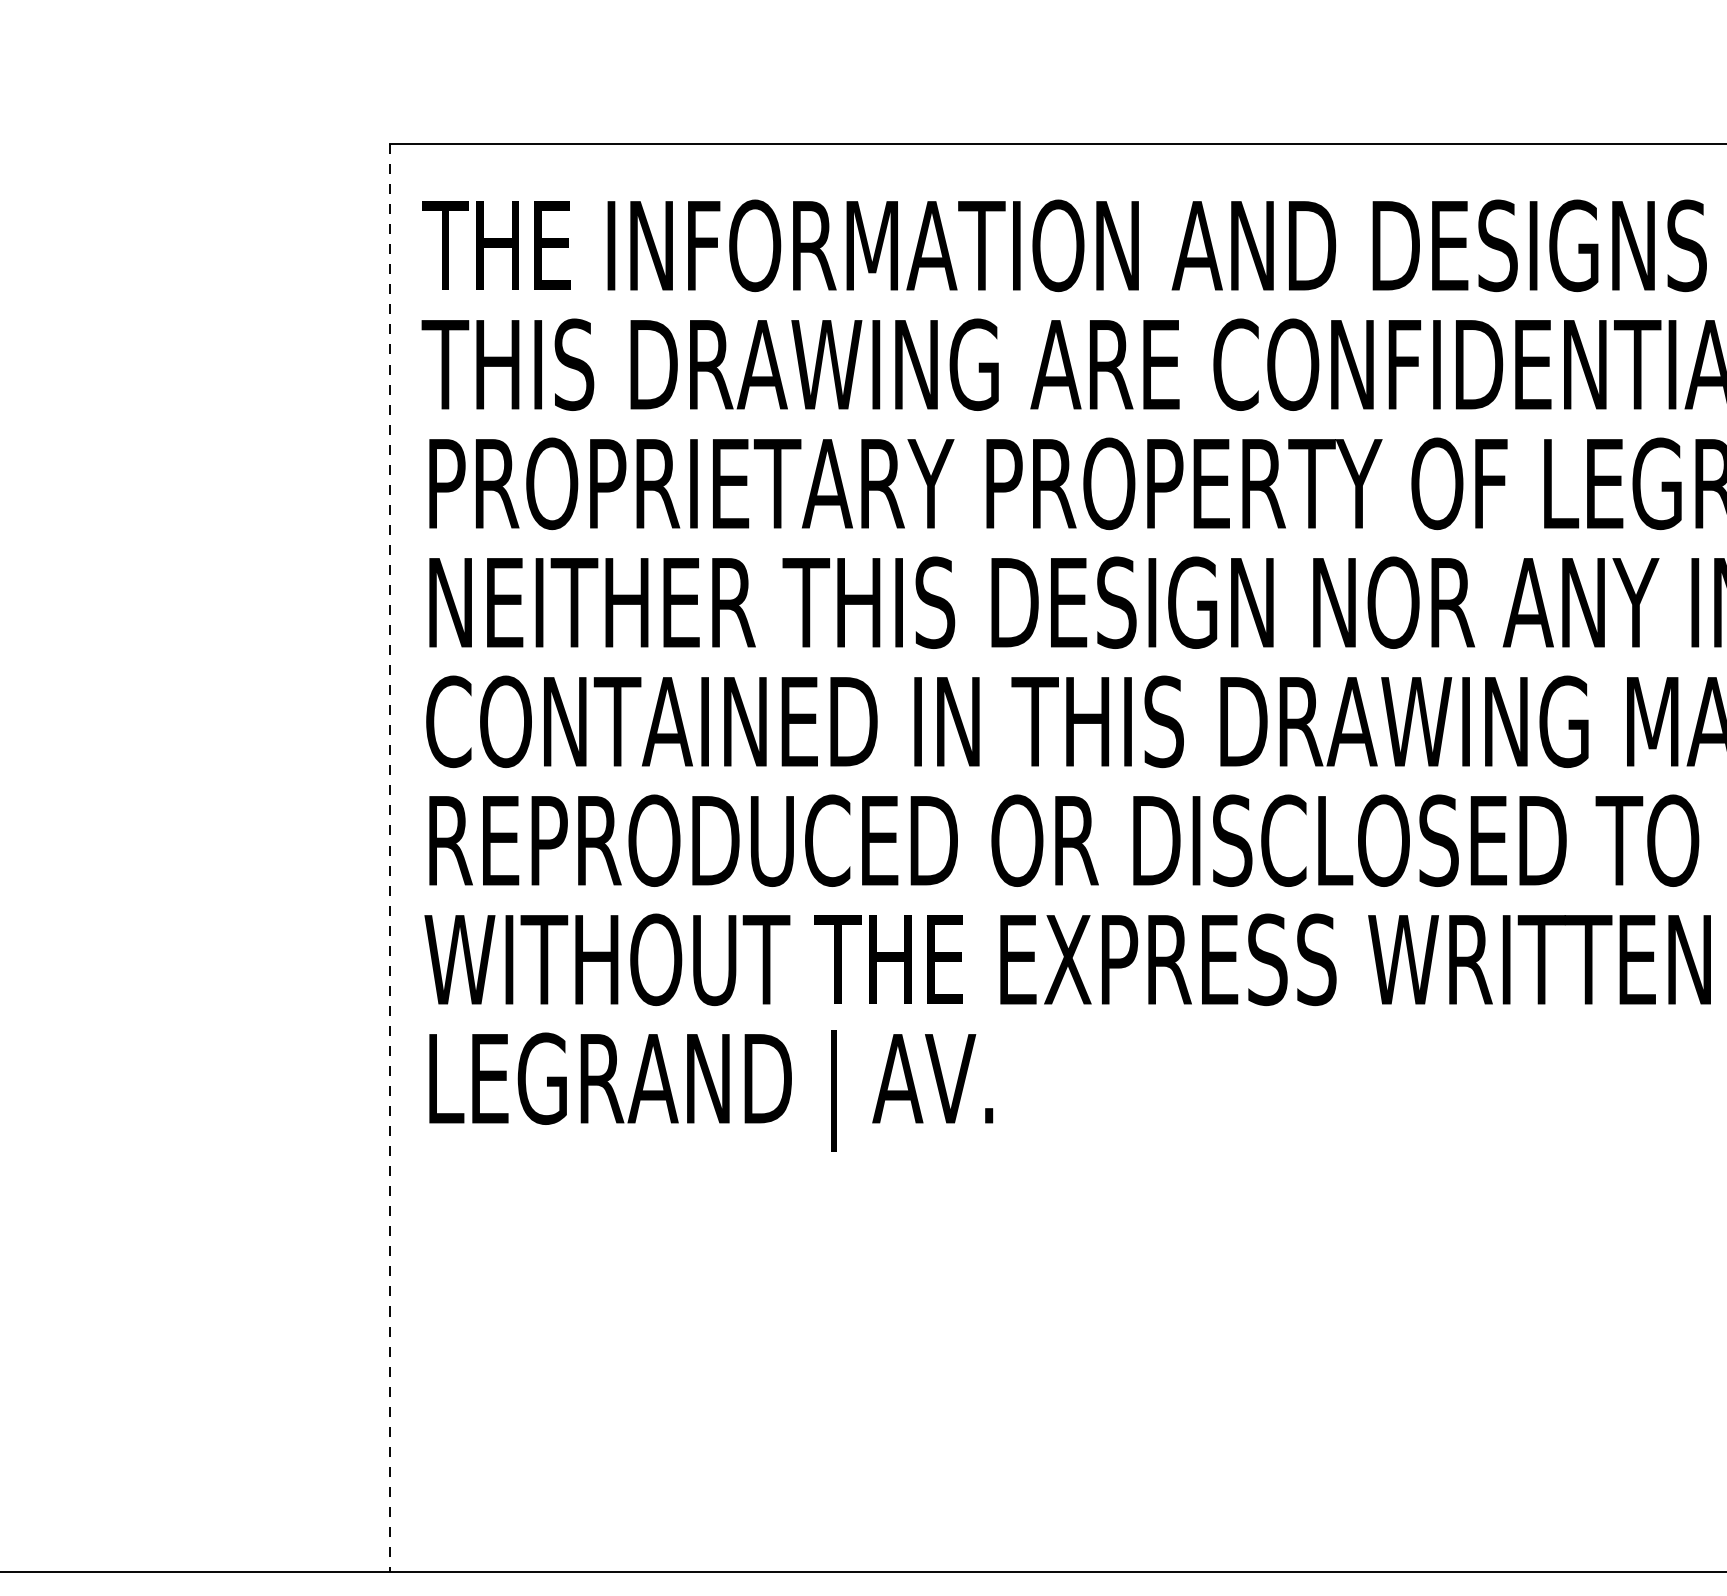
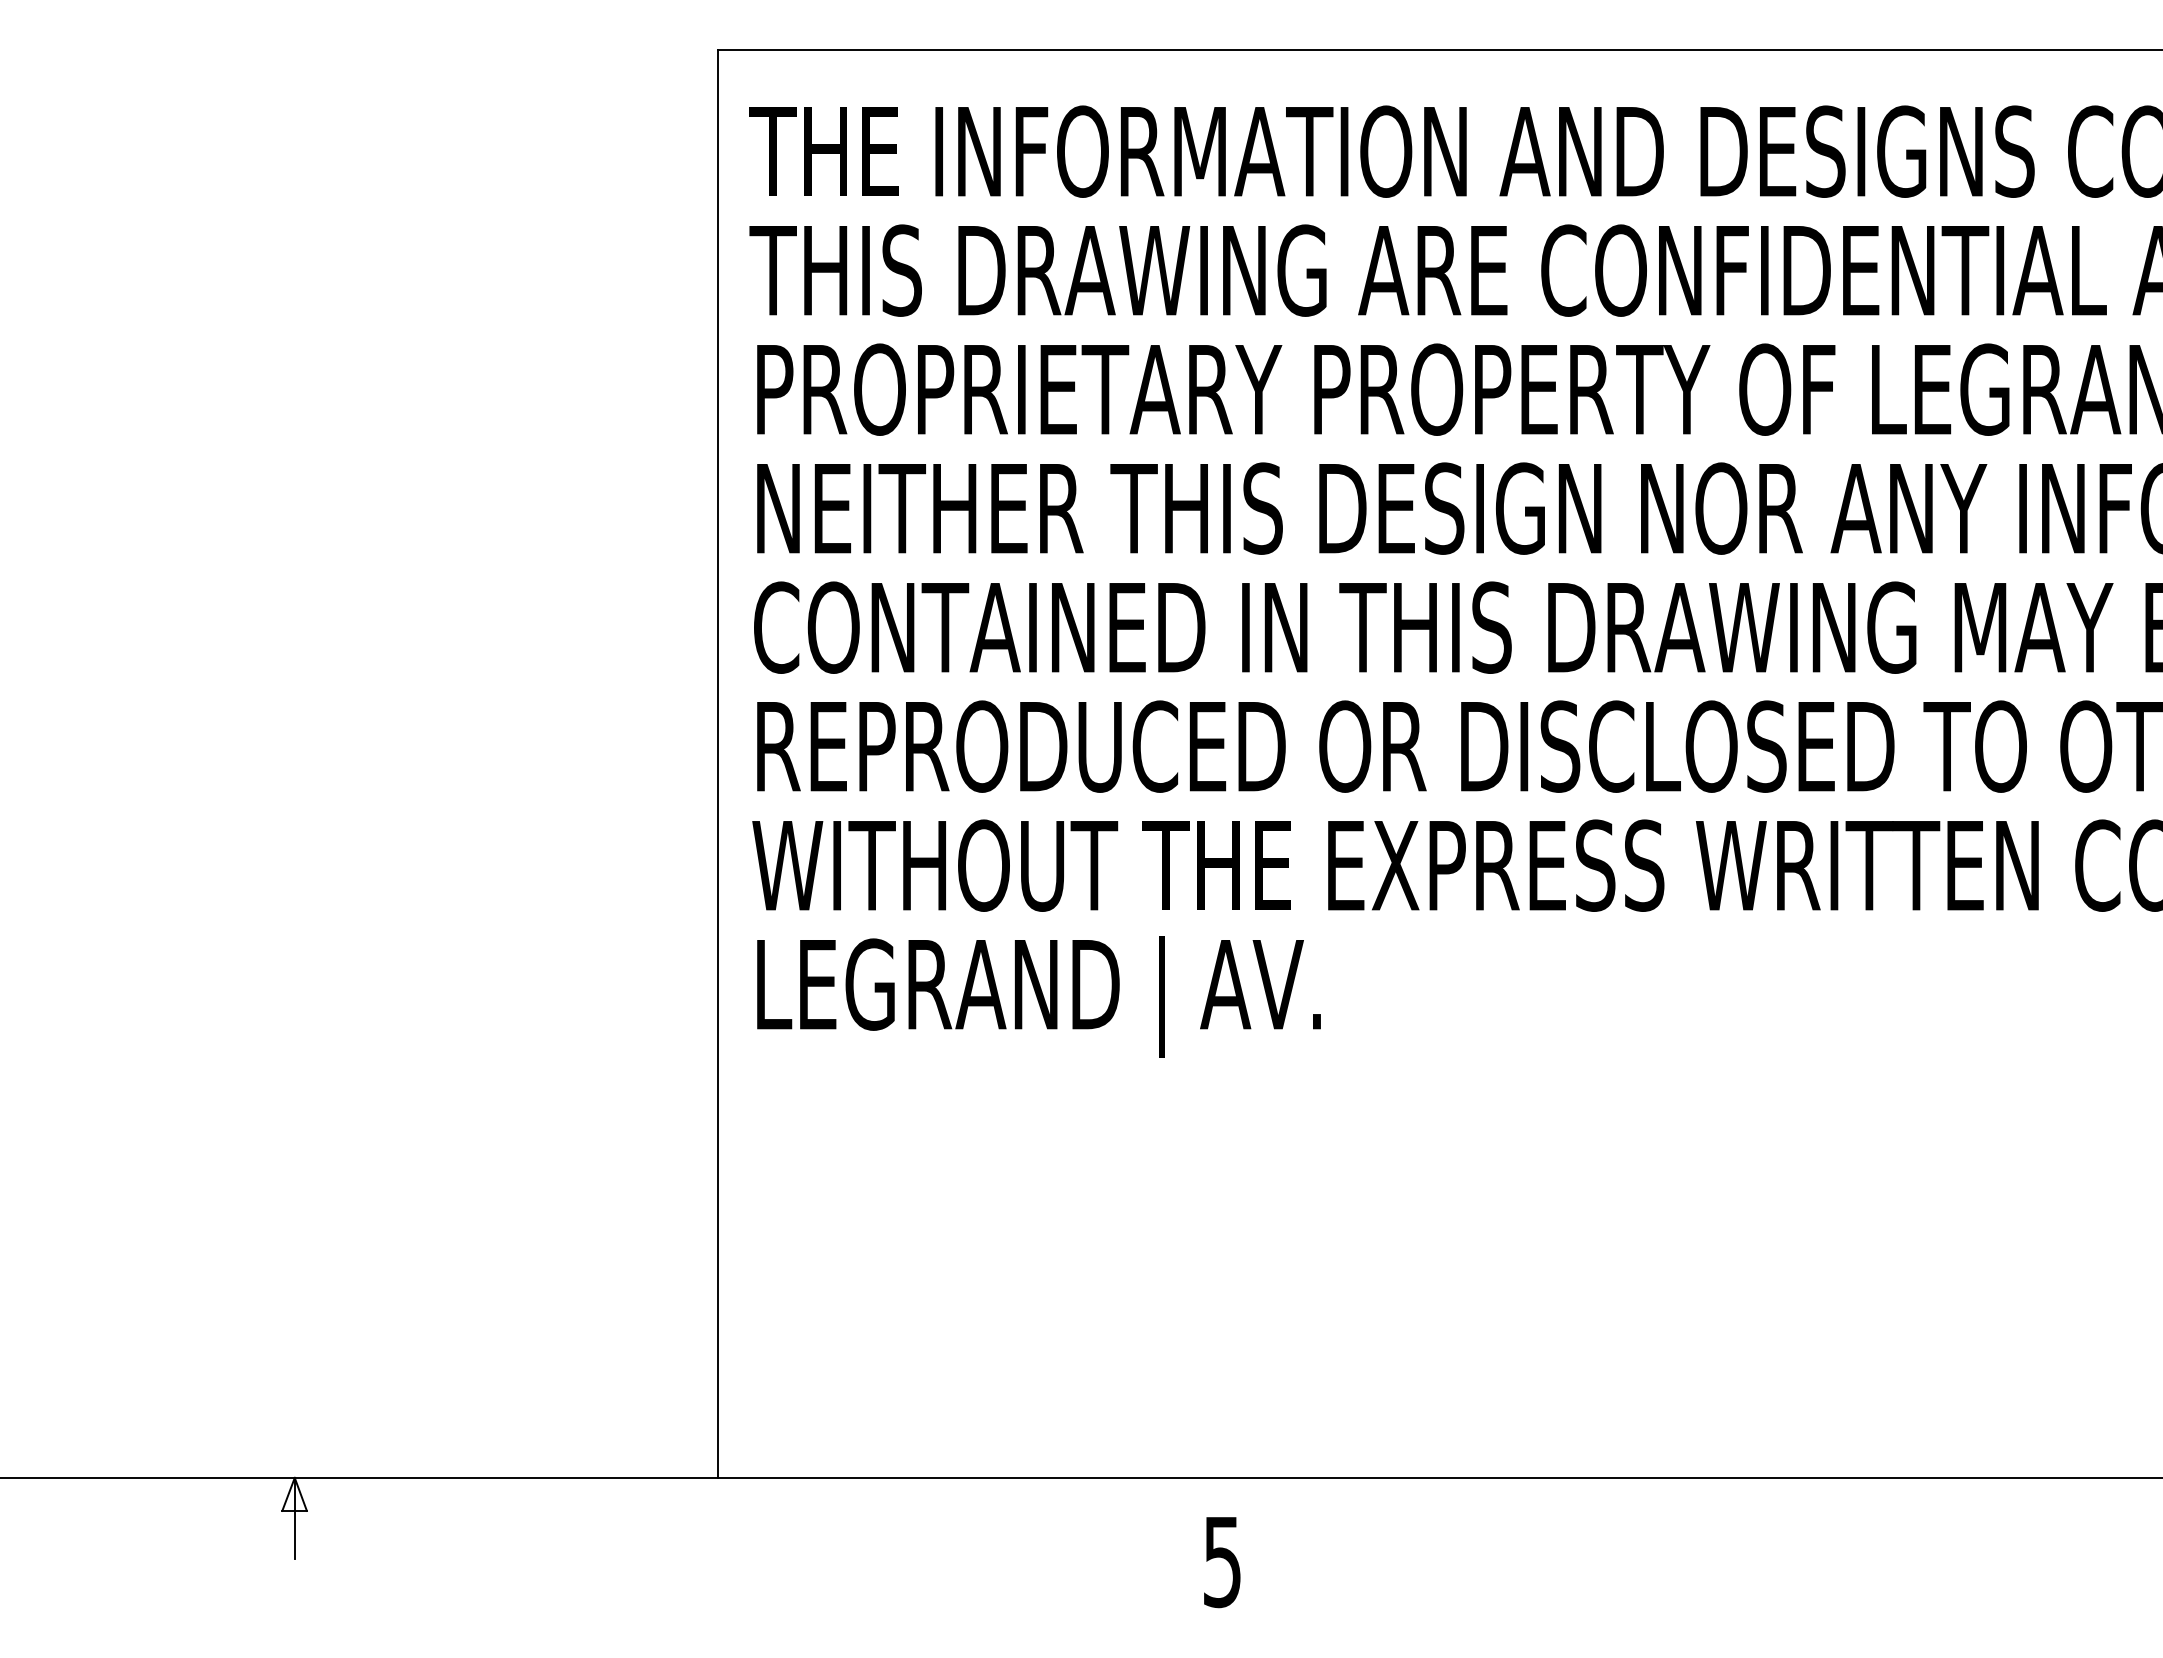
line: (389, 857) -> (717, 763), dashed -> solid

